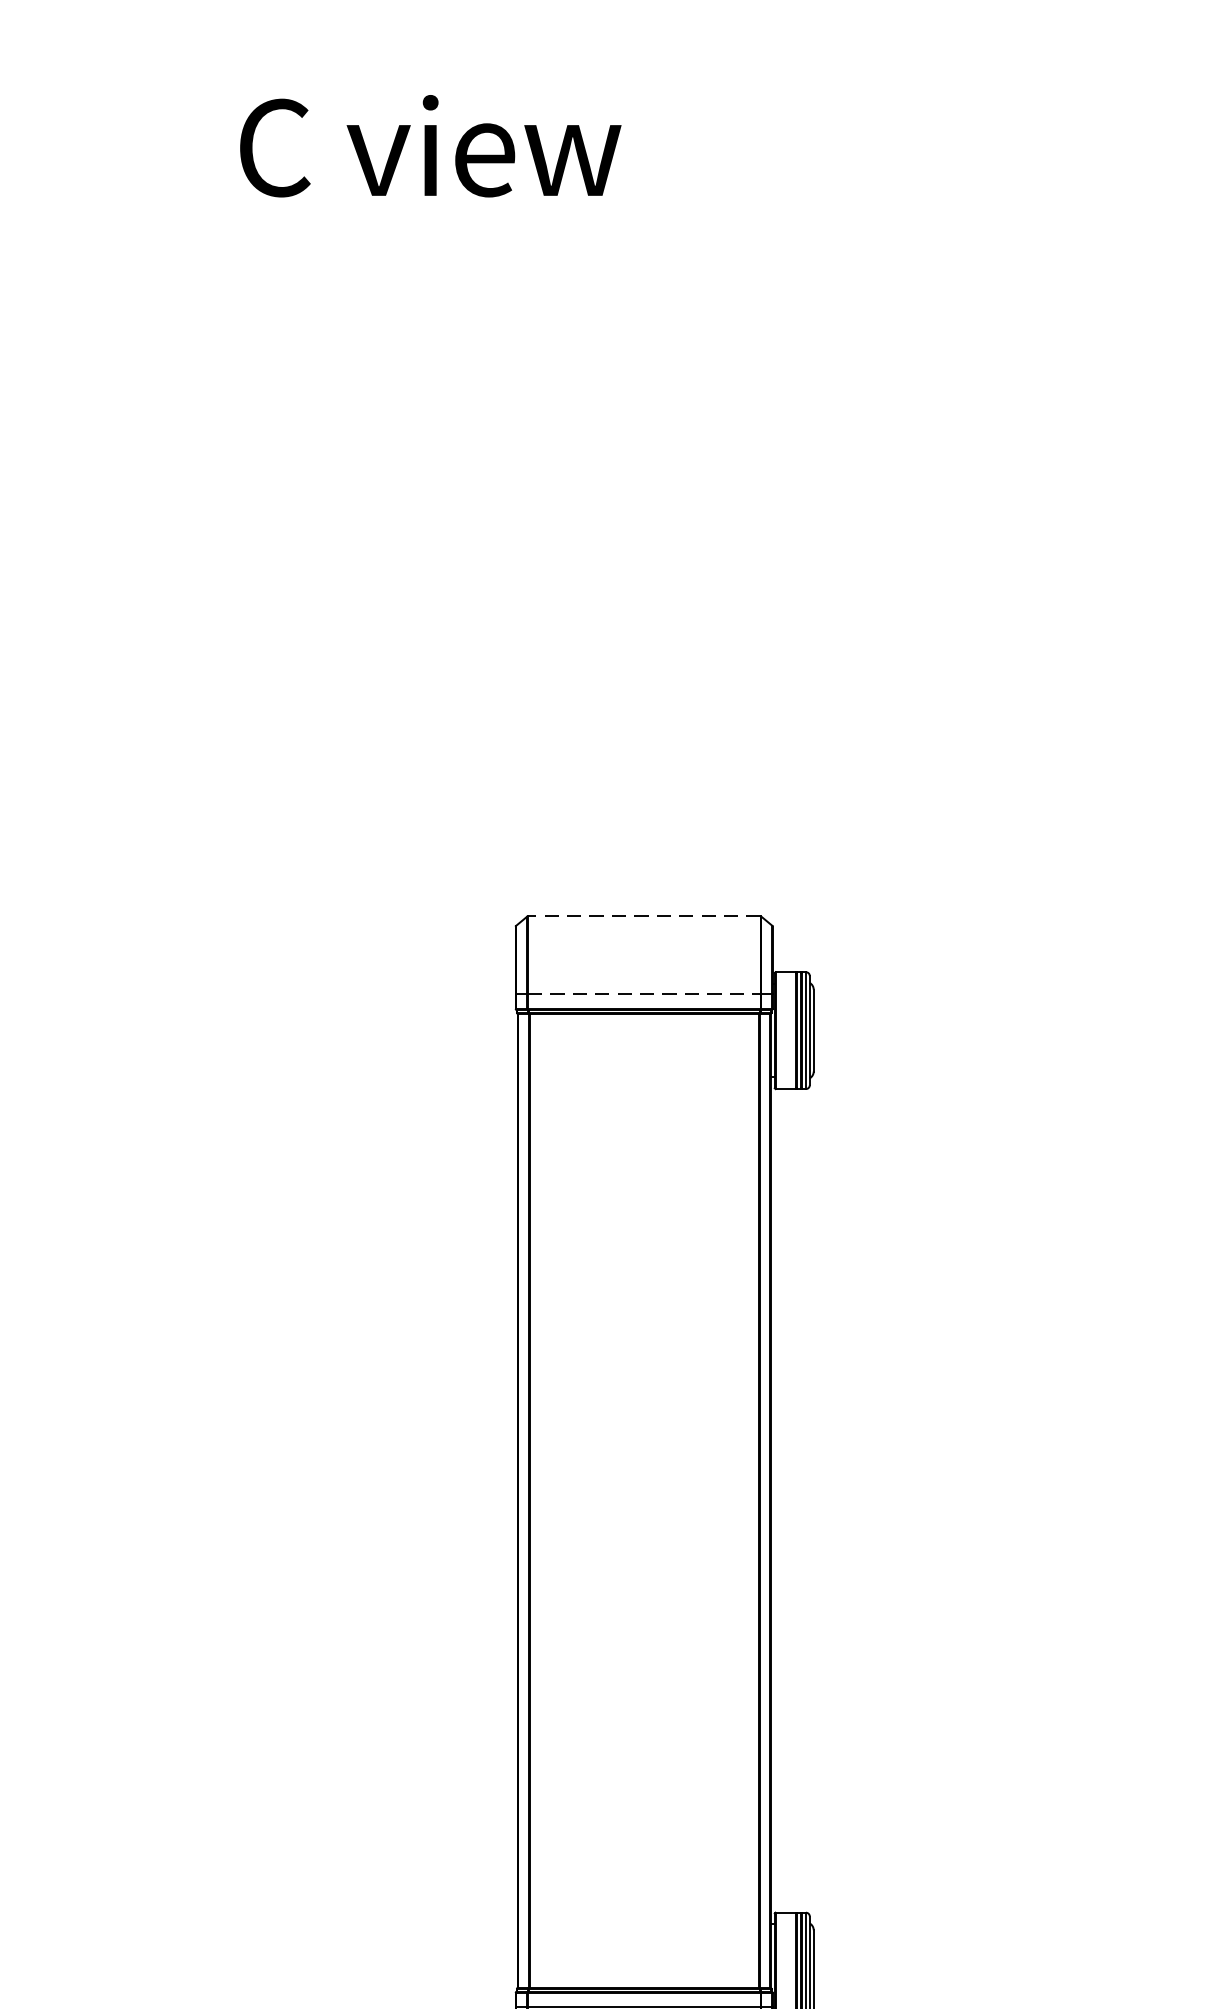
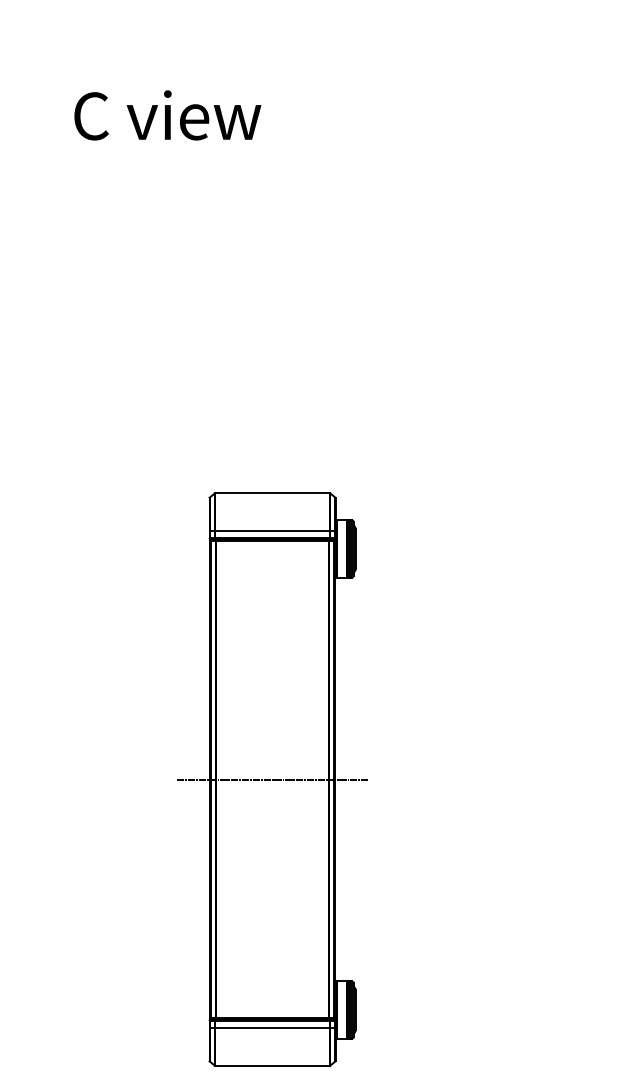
line: (644, 917) -> (272, 493), dashed -> solid
line: (646, 994) -> (273, 531), dashed -> solid
line: (644, 1500) -> (272, 779), added

